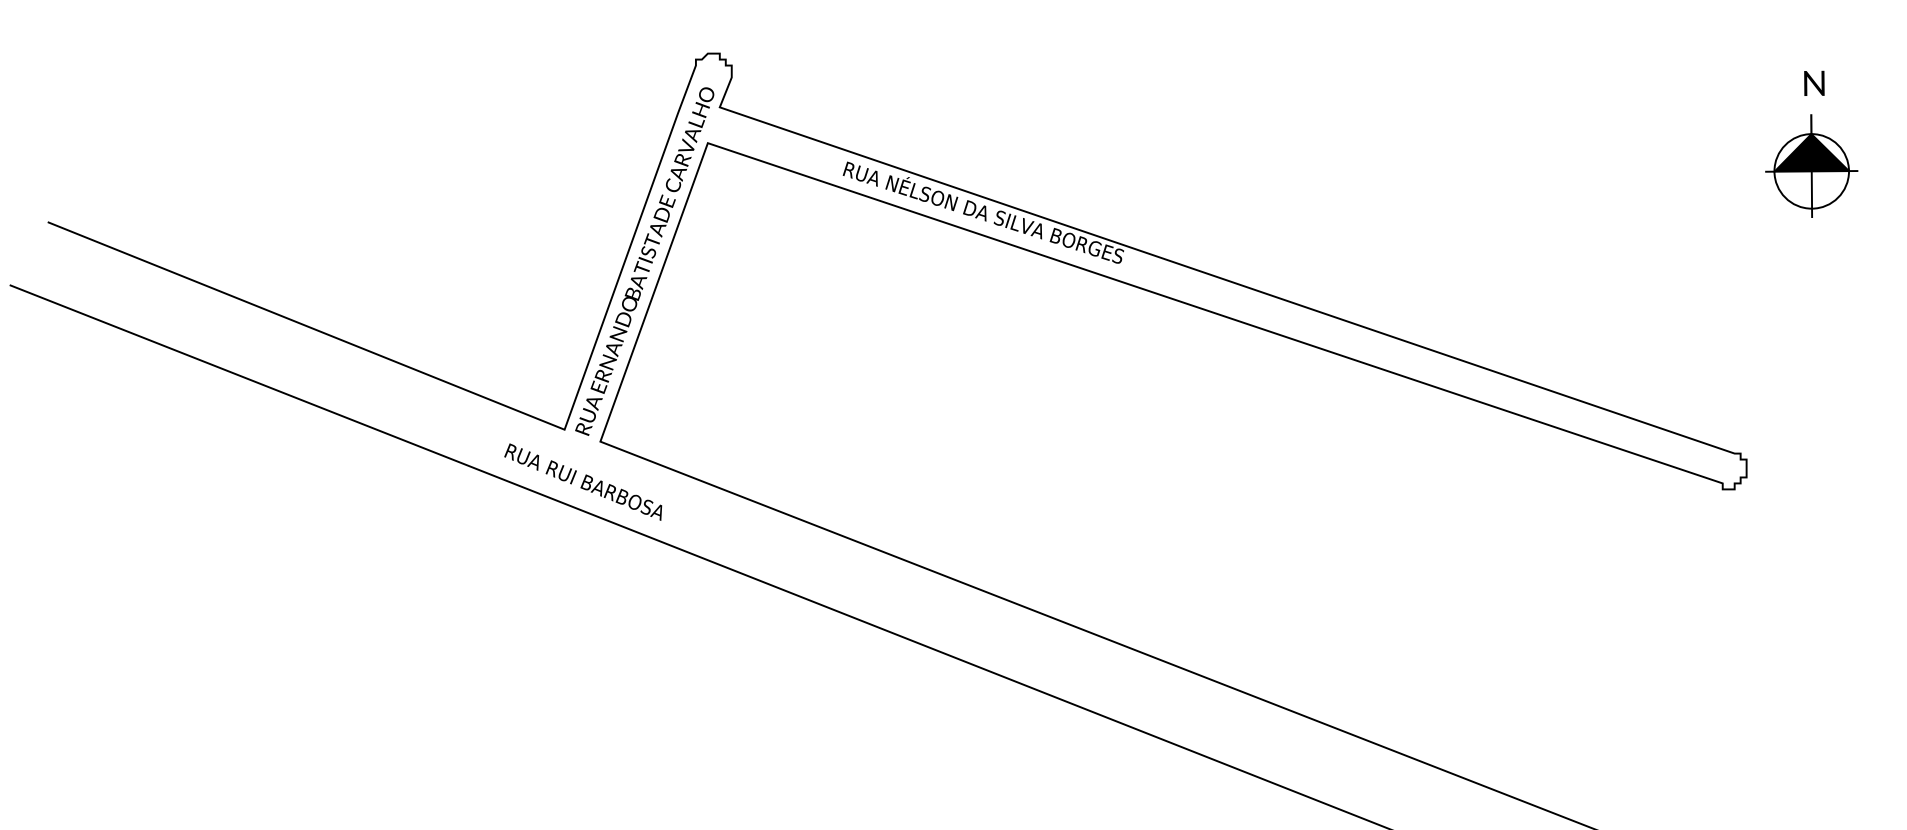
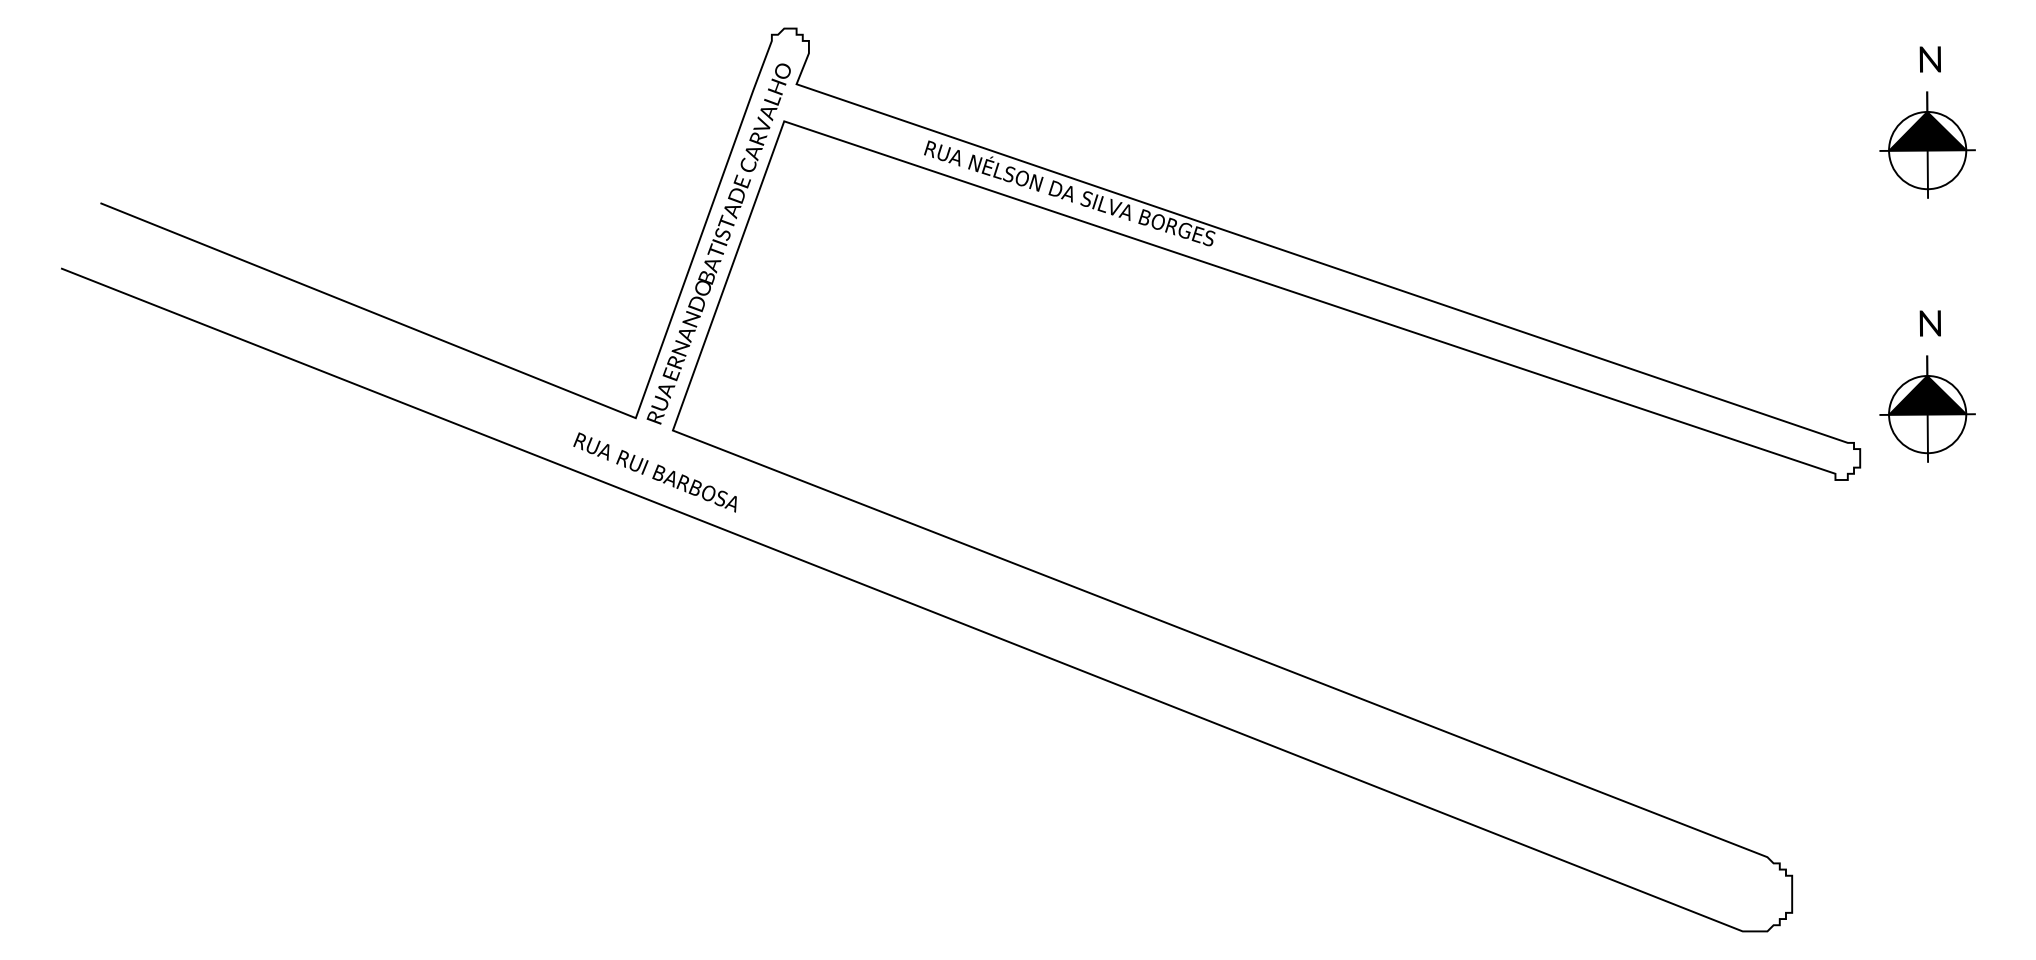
part: (1811, 399) -> (1927, 386), added

